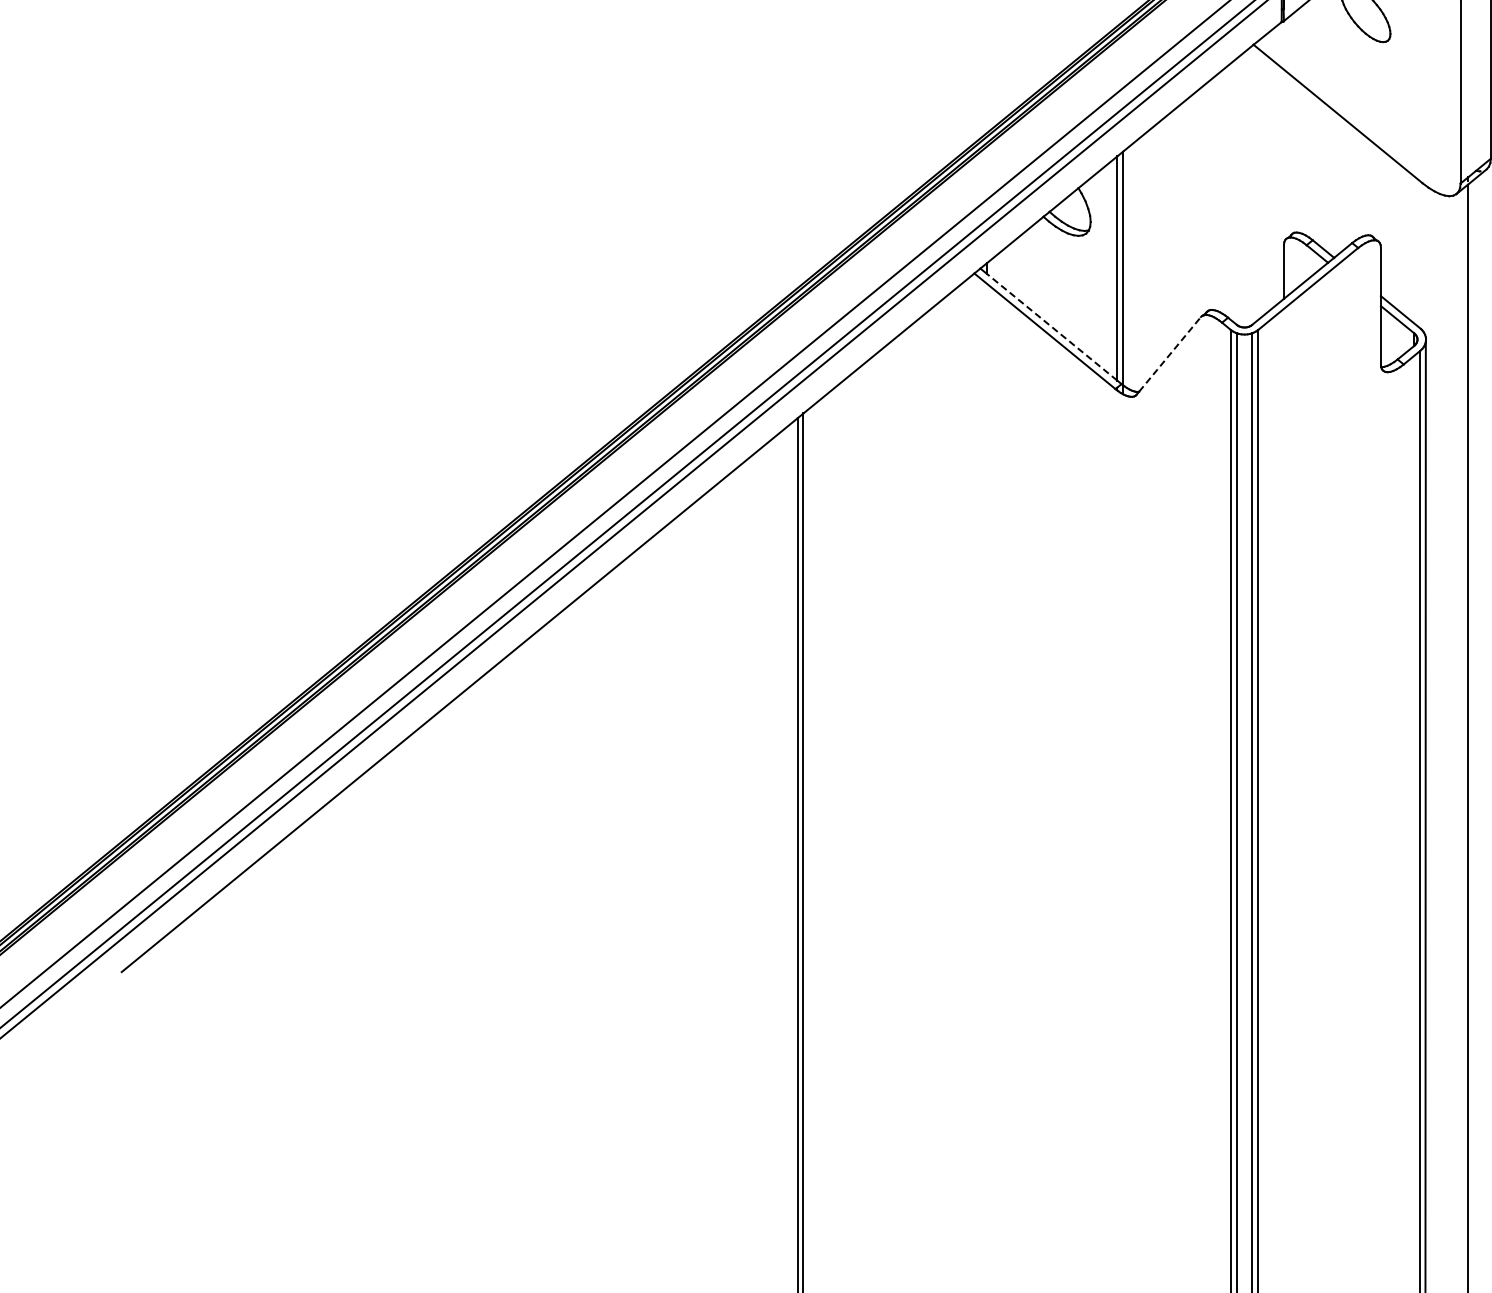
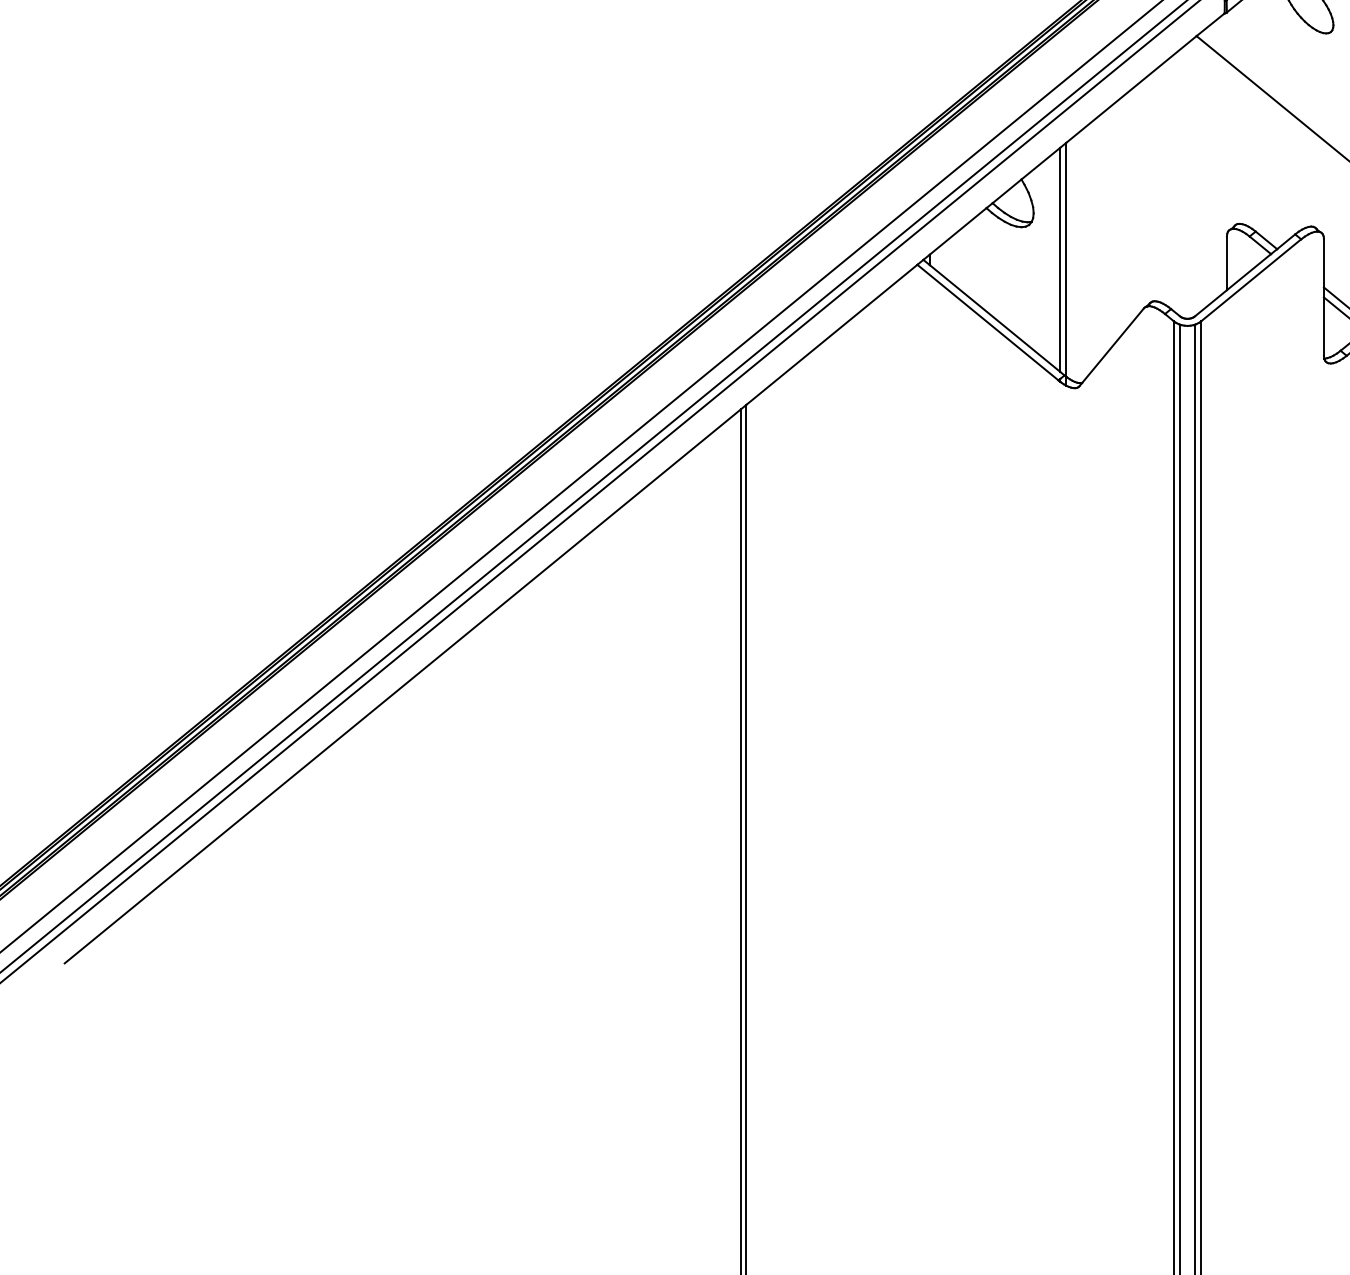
line: (1051, 326) -> (994, 317), dashed -> solid
line: (1170, 353) -> (1113, 344), dashed -> solid

